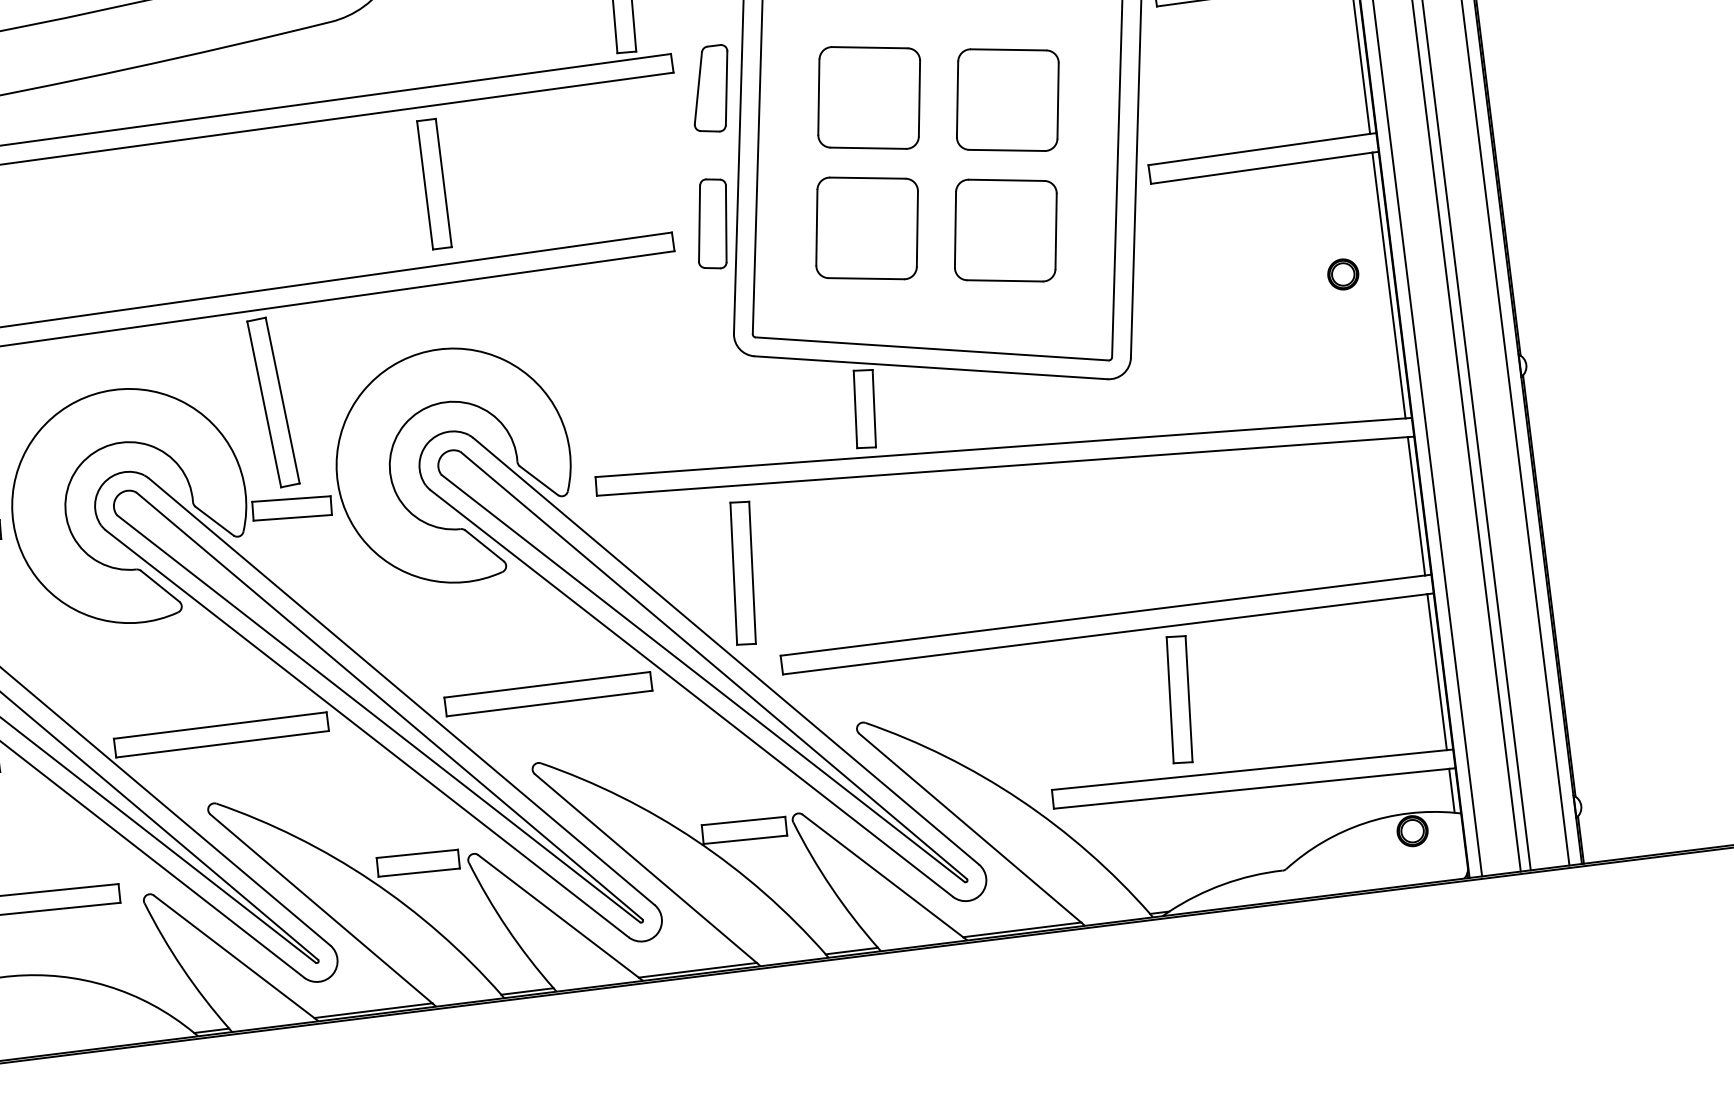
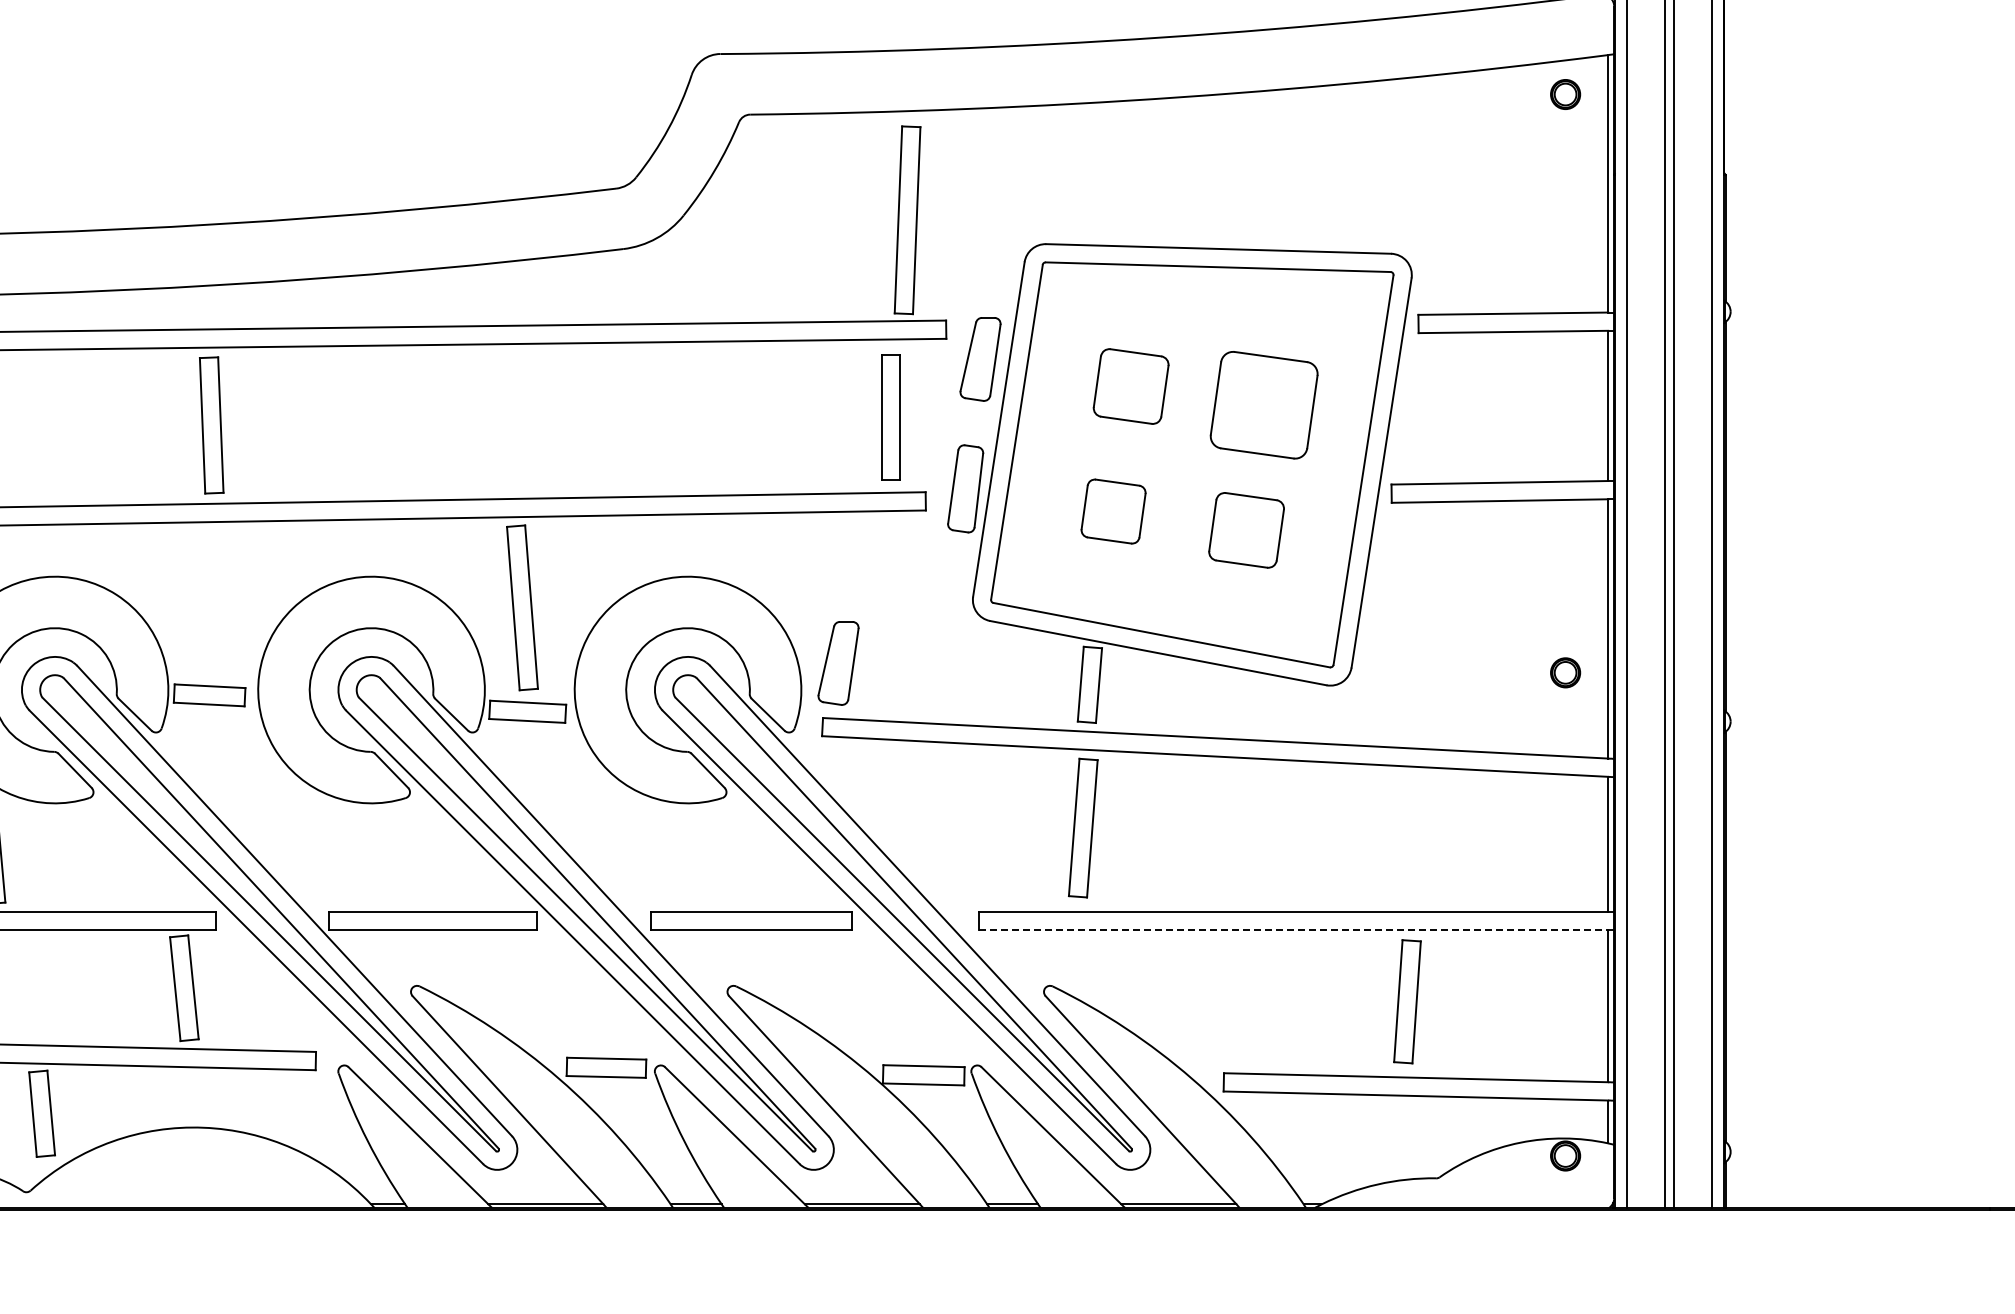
part: (868, 98) -> (1130, 386), size x0.7
part: (433, 184) -> (890, 417), moved
part: (866, 228) -> (1113, 511), size x0.6
part: (1005, 230) -> (1246, 530), size x0.7
part: (1343, 274) -> (1565, 672), moved
part: (604, 419) -> (838, 663), added
part: (743, 572) -> (1083, 827), moved
line: (1105, 634) -> (1294, 930), solid -> dashed
part: (1179, 699) -> (1407, 1001), moved

